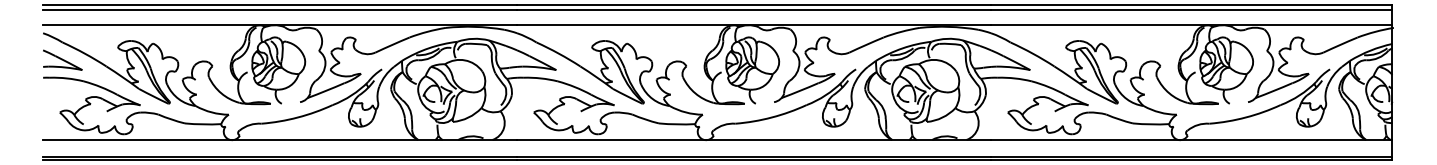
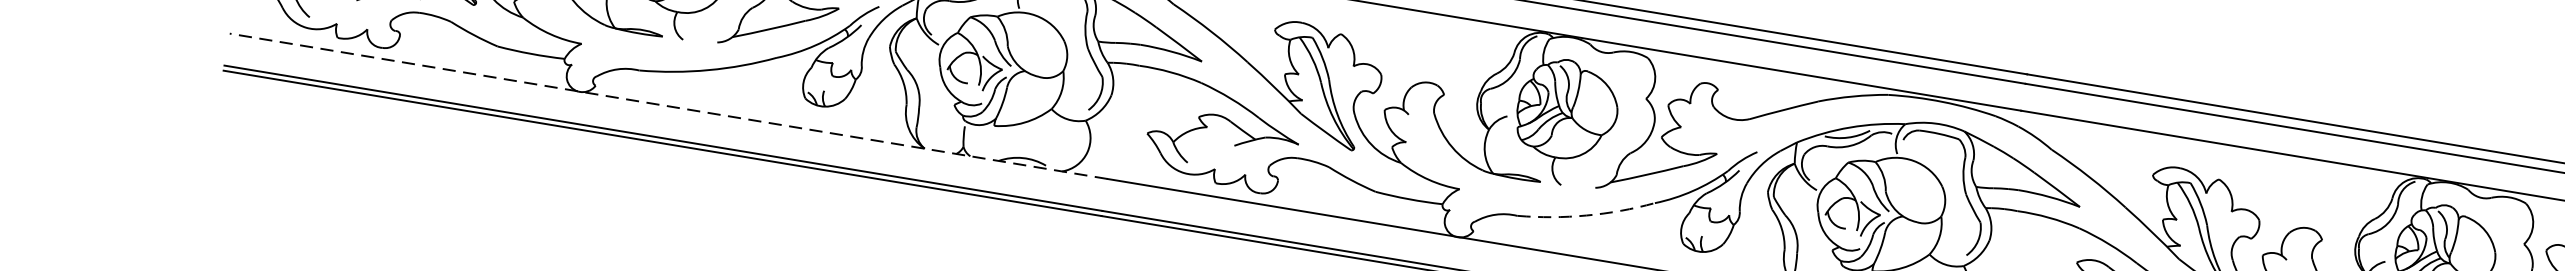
arc: (771, 117) -> (1585, 215), solid -> dashed
line: (280, 139) -> (669, 105), solid -> dashed

